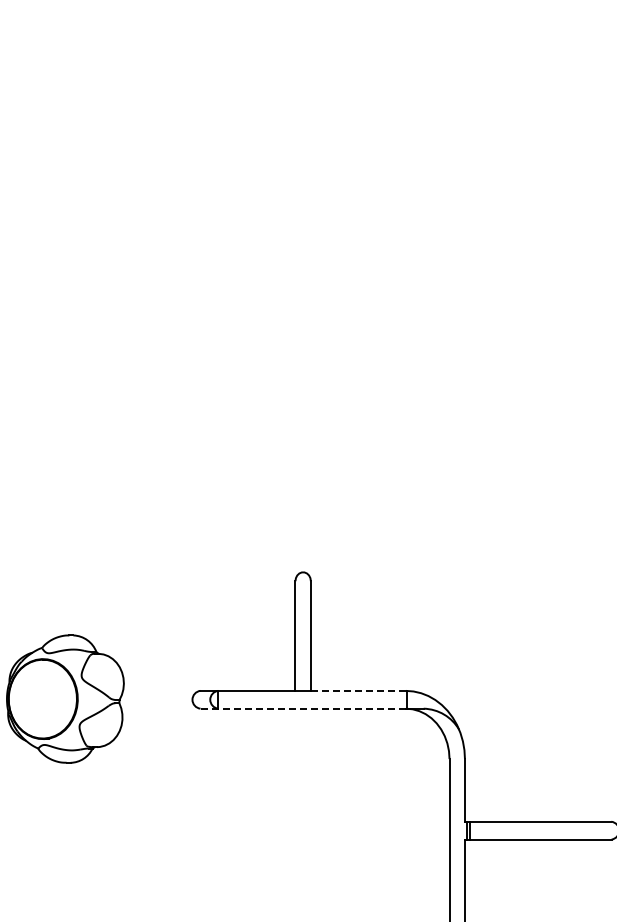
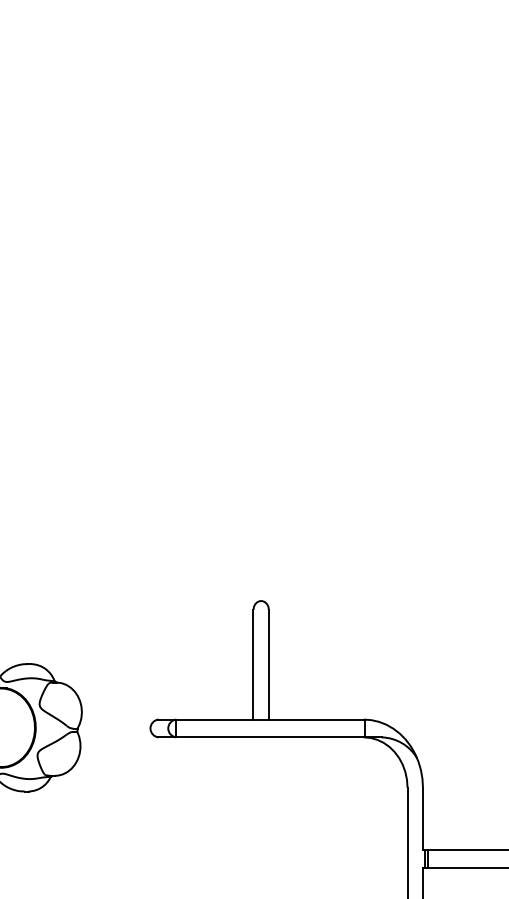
line: (358, 690) -> (316, 719), dashed -> solid
line: (303, 708) -> (261, 737), dashed -> solid

